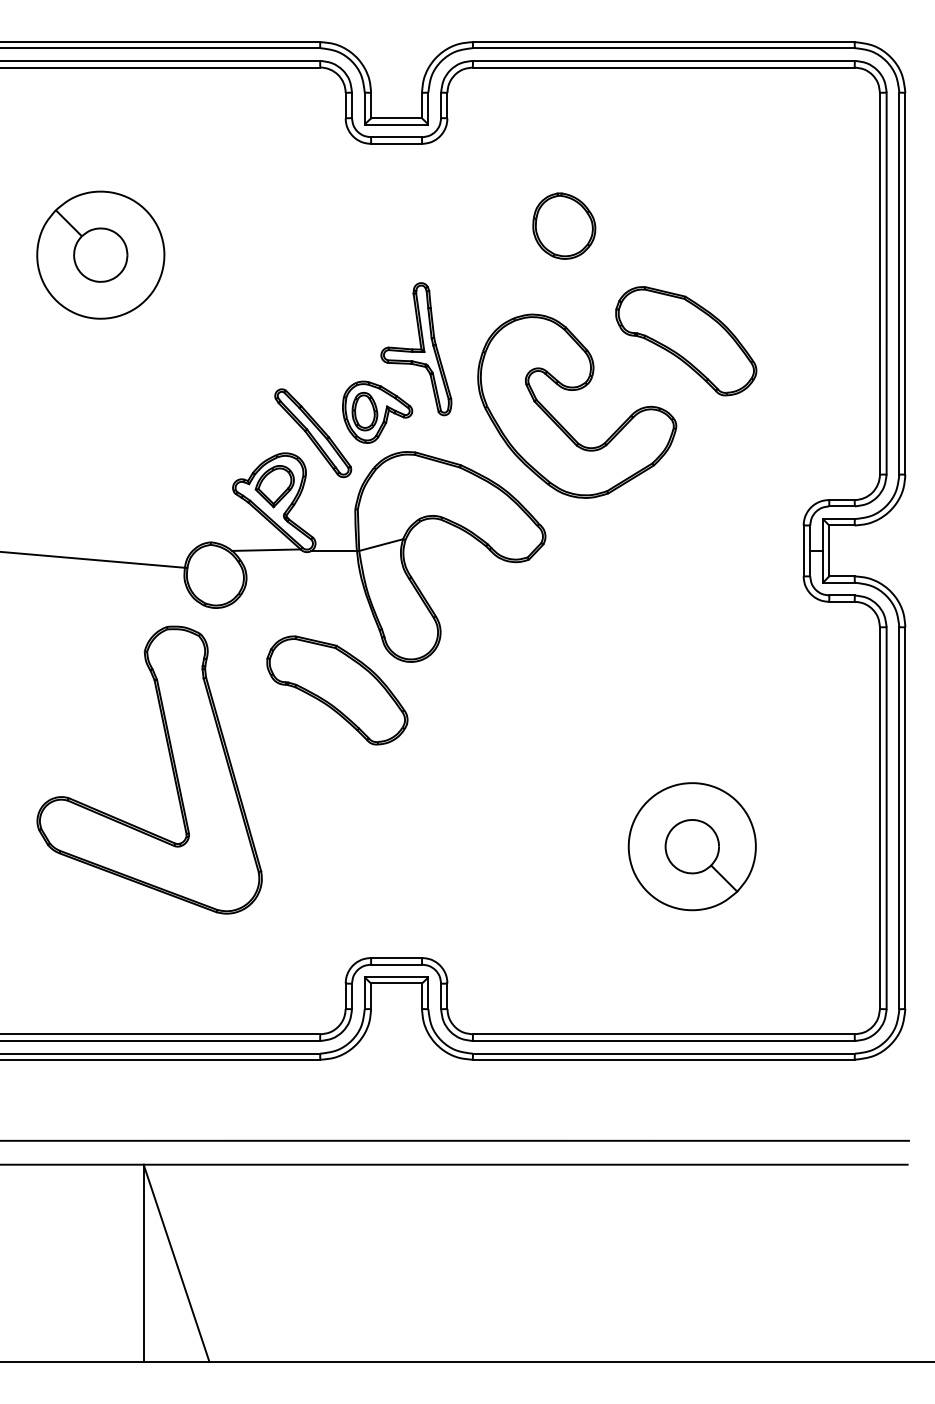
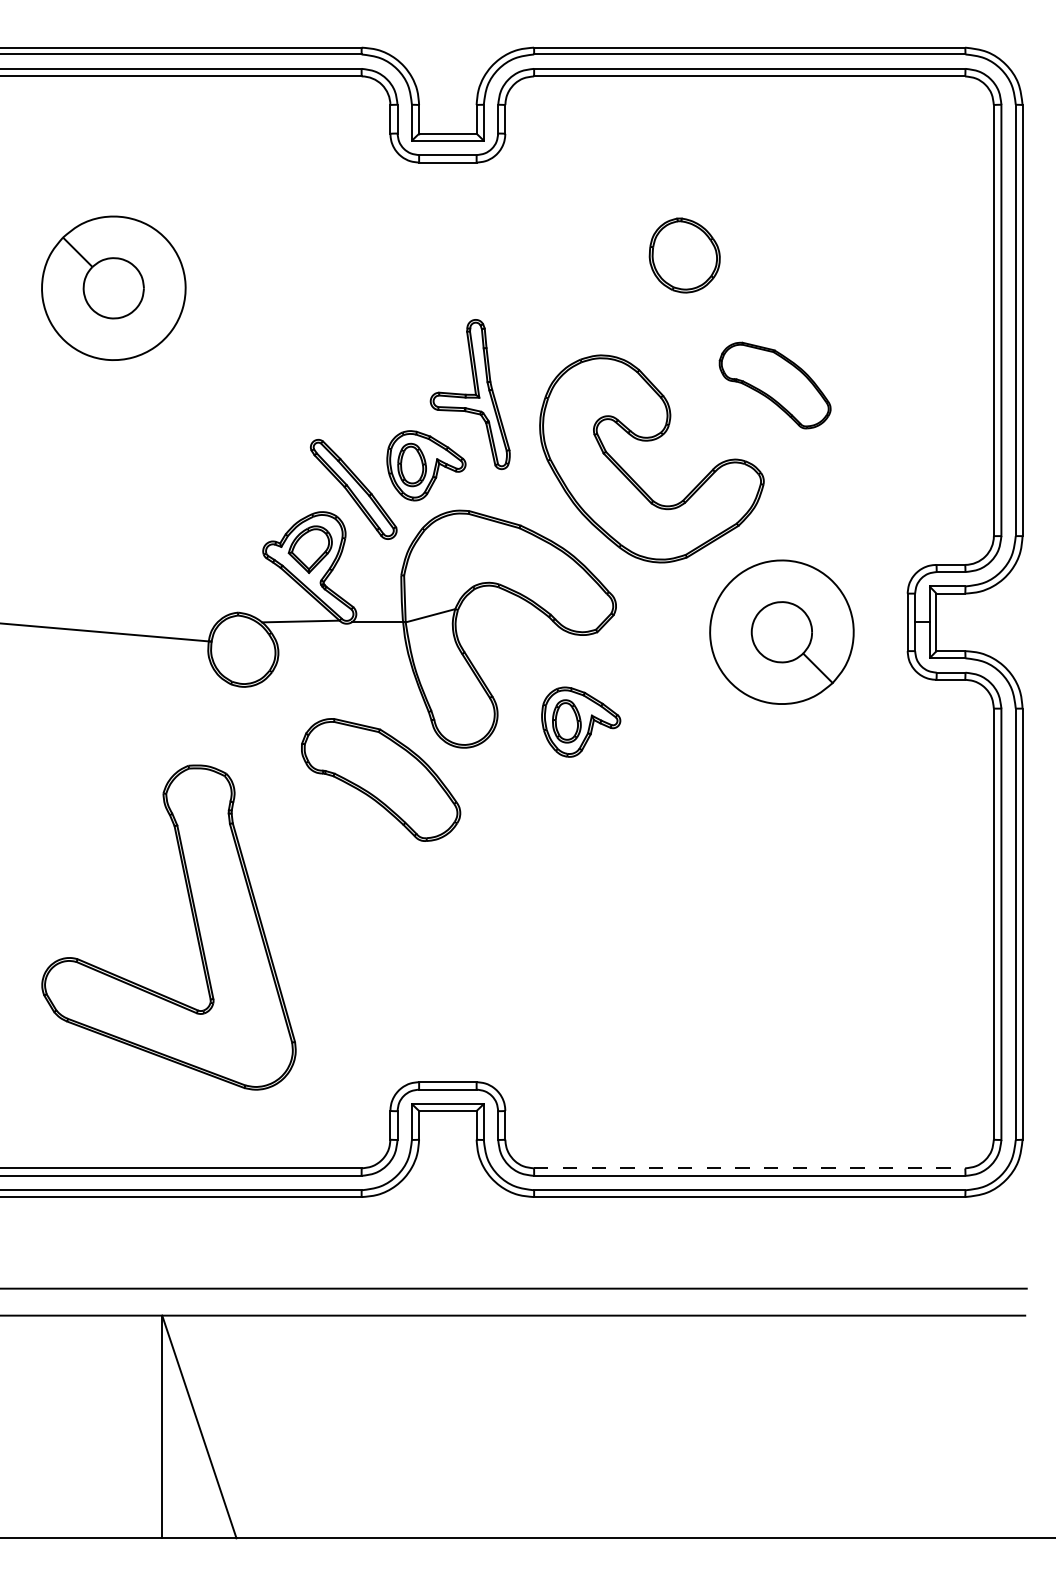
part: (564, 225) -> (685, 254), moved
part: (686, 341) -> (775, 385), size x0.7
part: (514, 638) -> (581, 721), added
part: (171, 767) -> (193, 924), moved
part: (691, 846) -> (781, 632), moved
line: (663, 1034) -> (749, 1168), solid -> dashed

